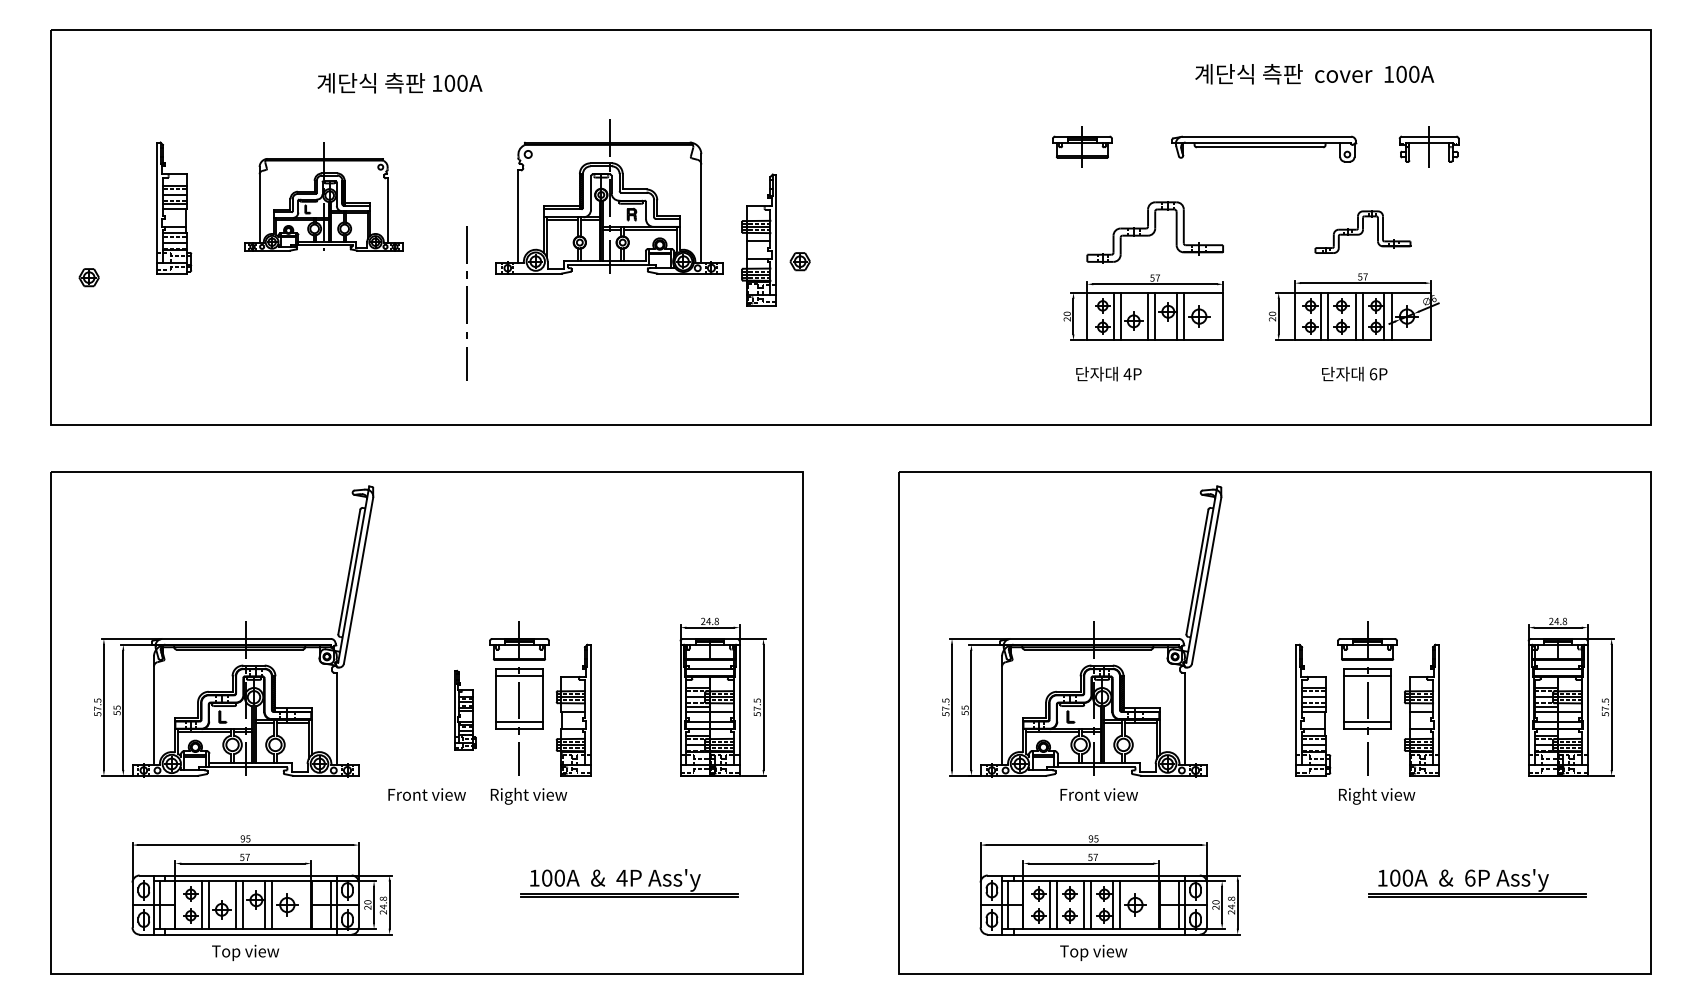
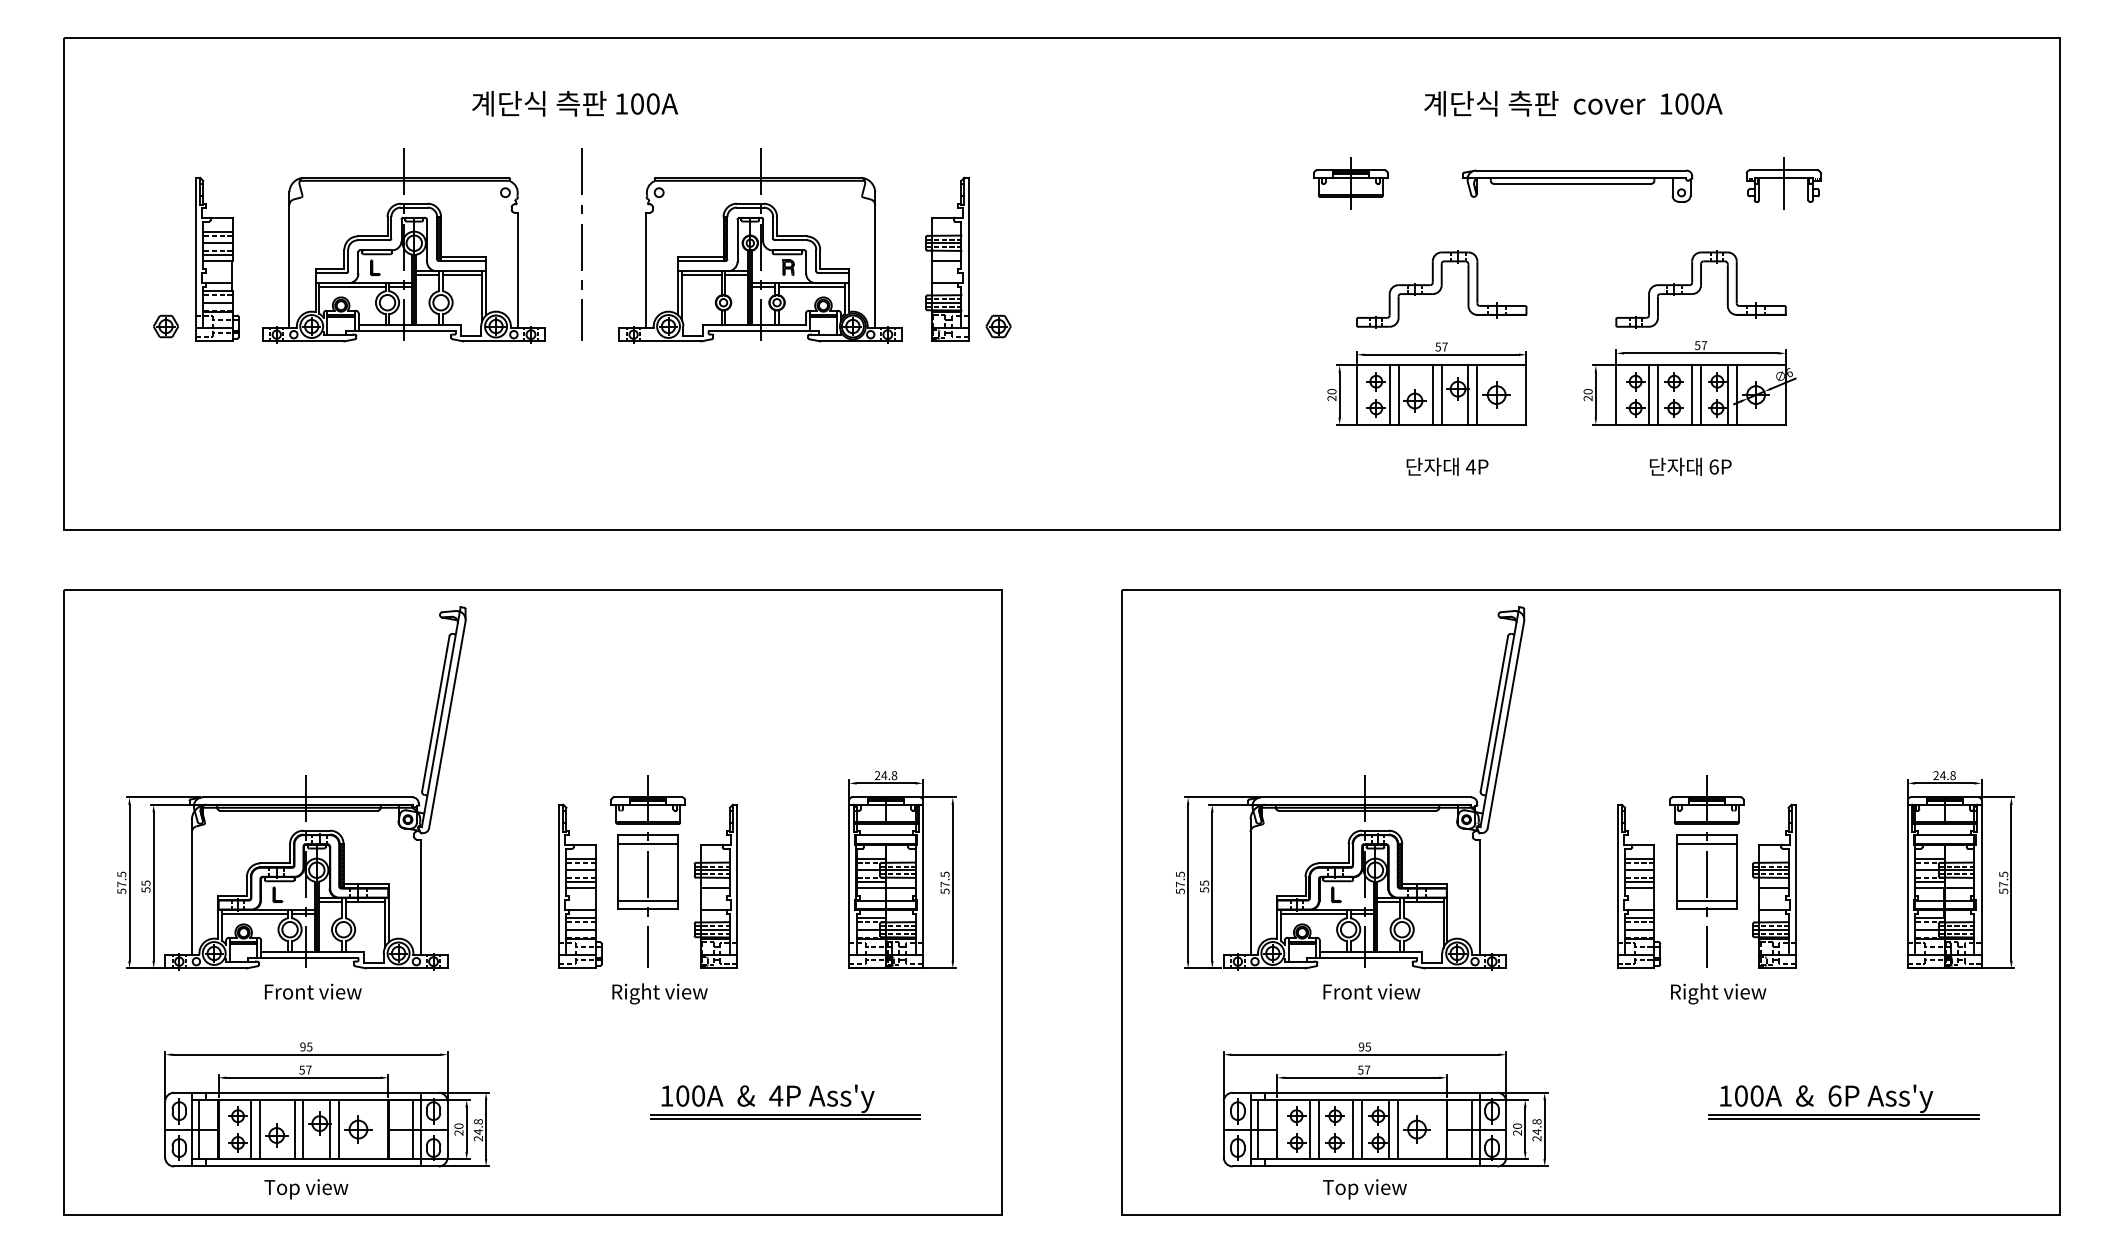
text: (1314, 74) -> (1573, 104), moved
text: (399, 83) -> (574, 104), moved
part: (323, 196) -> (403, 245), size x1.43
part: (1362, 232) -> (1700, 290), size x1.43
part: (758, 239) -> (946, 258), moved
part: (88, 277) -> (165, 326), moved
line: (466, 303) -> (582, 245), moved
text: (1108, 373) -> (1447, 466), moved
part: (465, 709) -> (580, 885), size x1.67
text: (426, 794) -> (312, 991), moved

